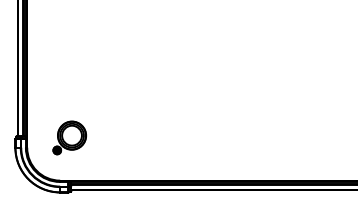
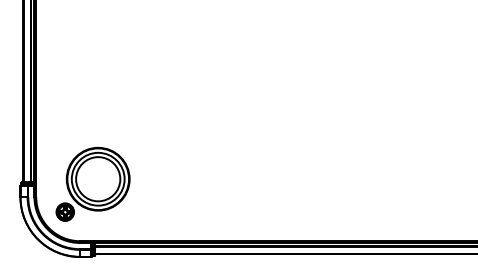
part: (69, 137) -> (92, 183), size x1.67

